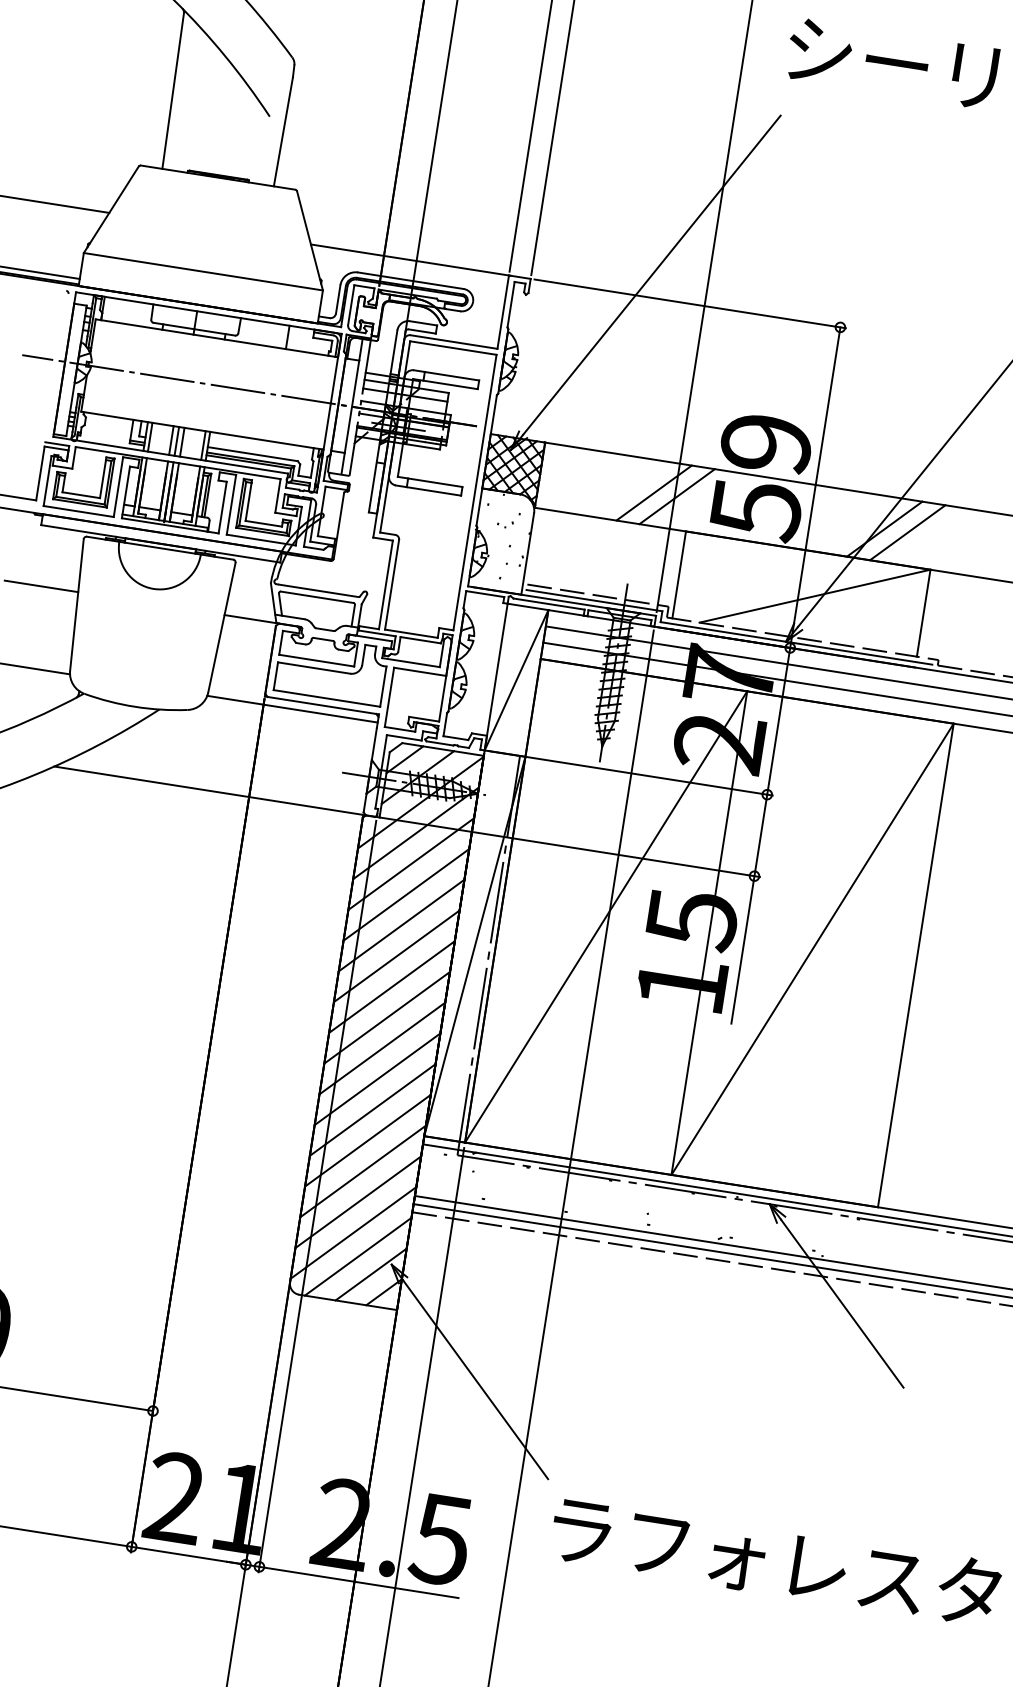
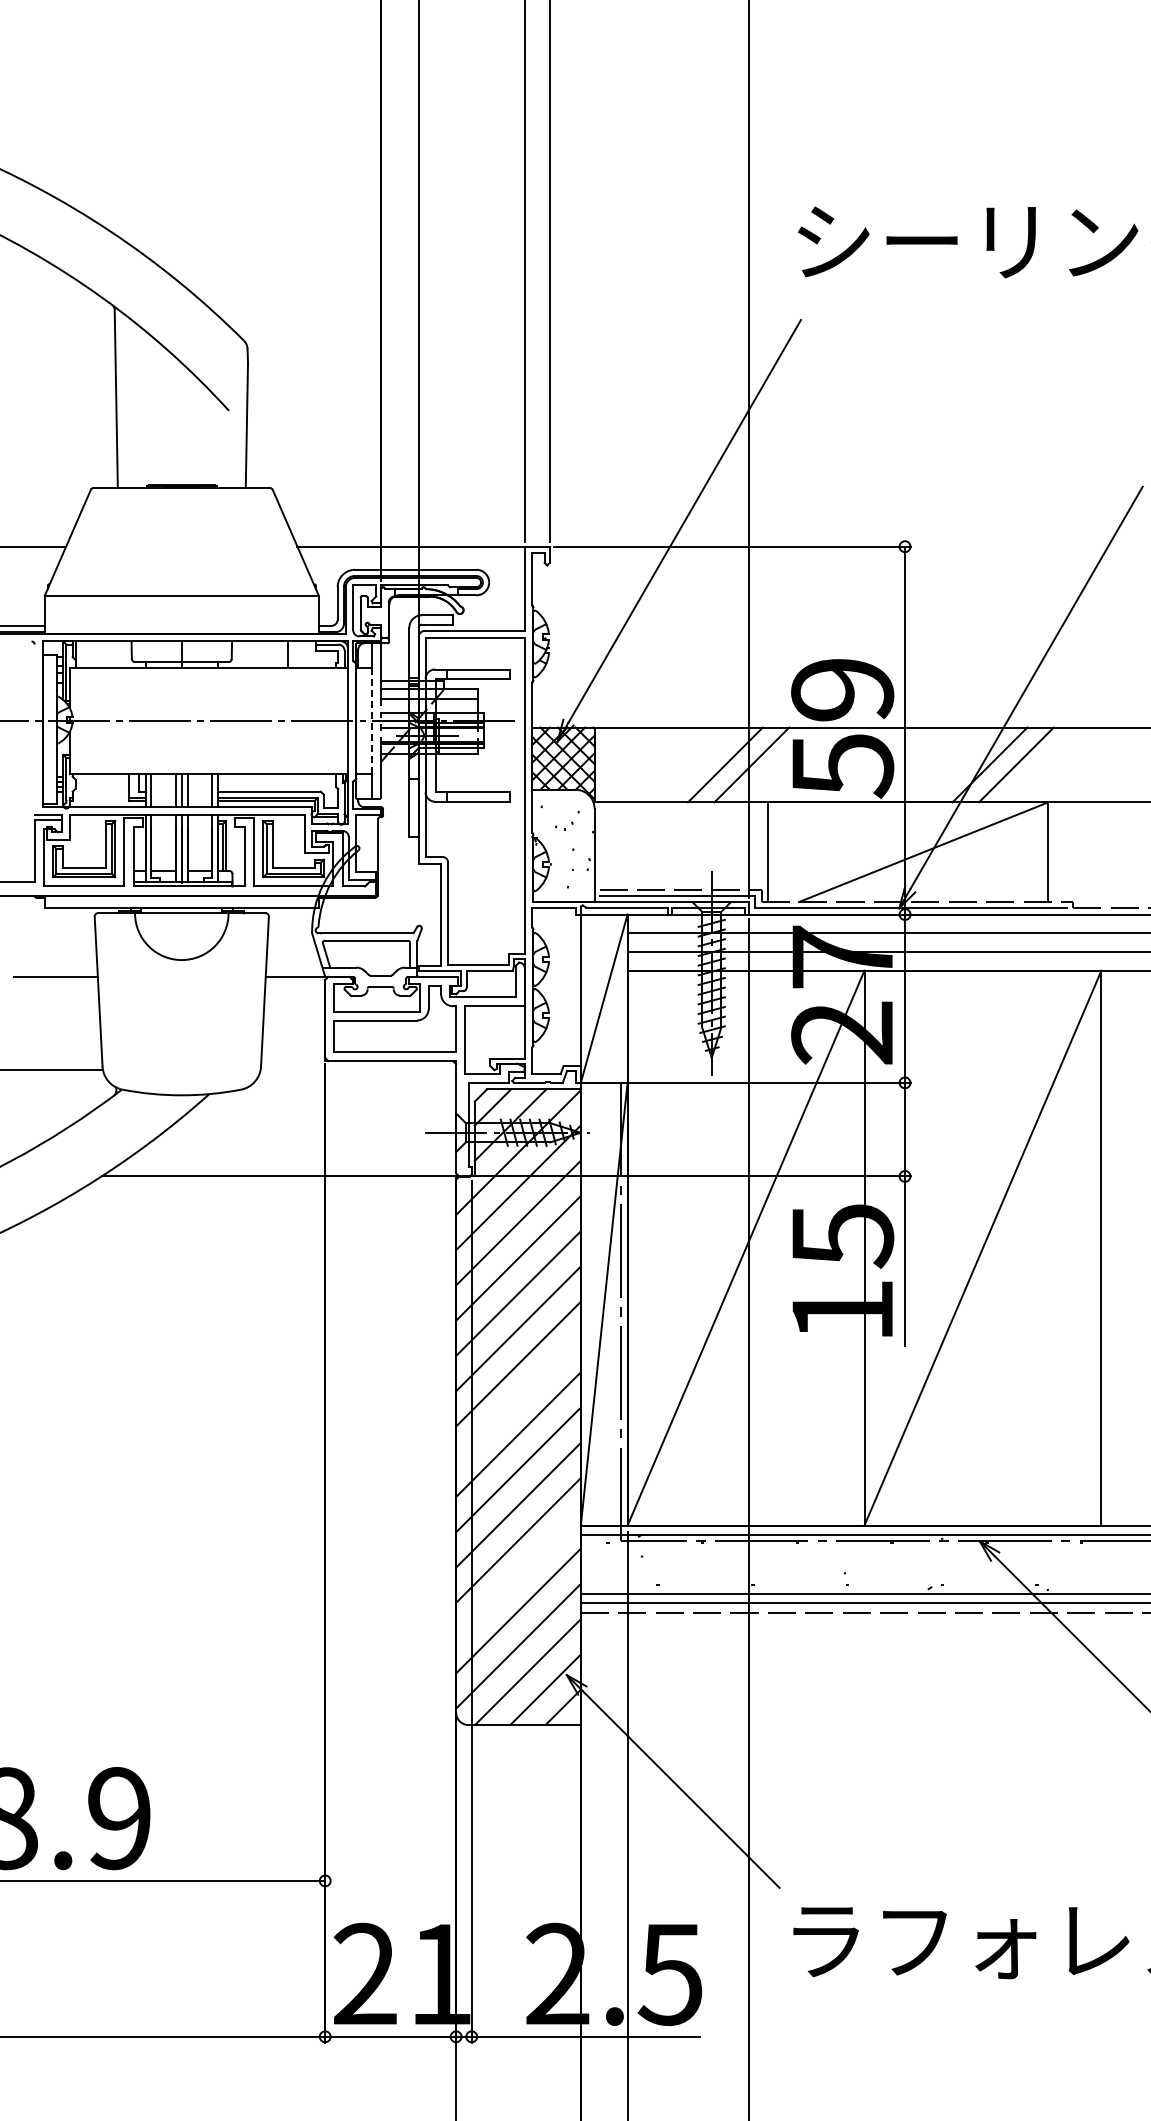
line: (351, 406) -> (371, 721), solid -> dashed
line: (292, 709) -> (358, 1070), removed
line: (387, 1017) -> (518, 1399), removed
line: (363, 1171) -> (518, 1575), removed

